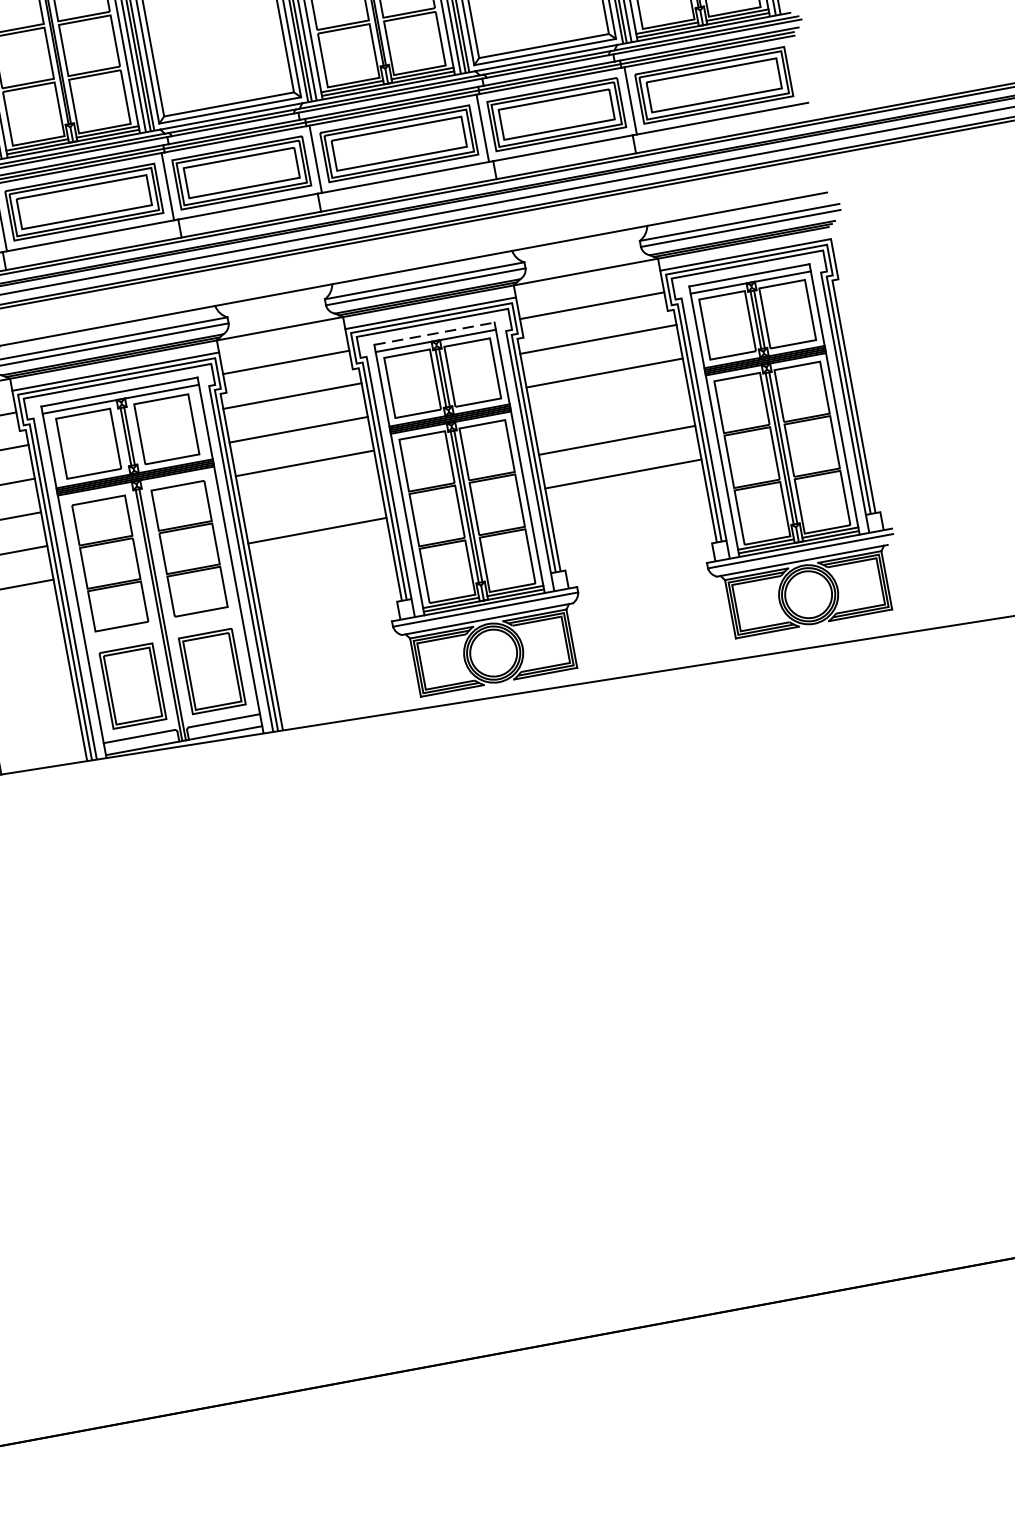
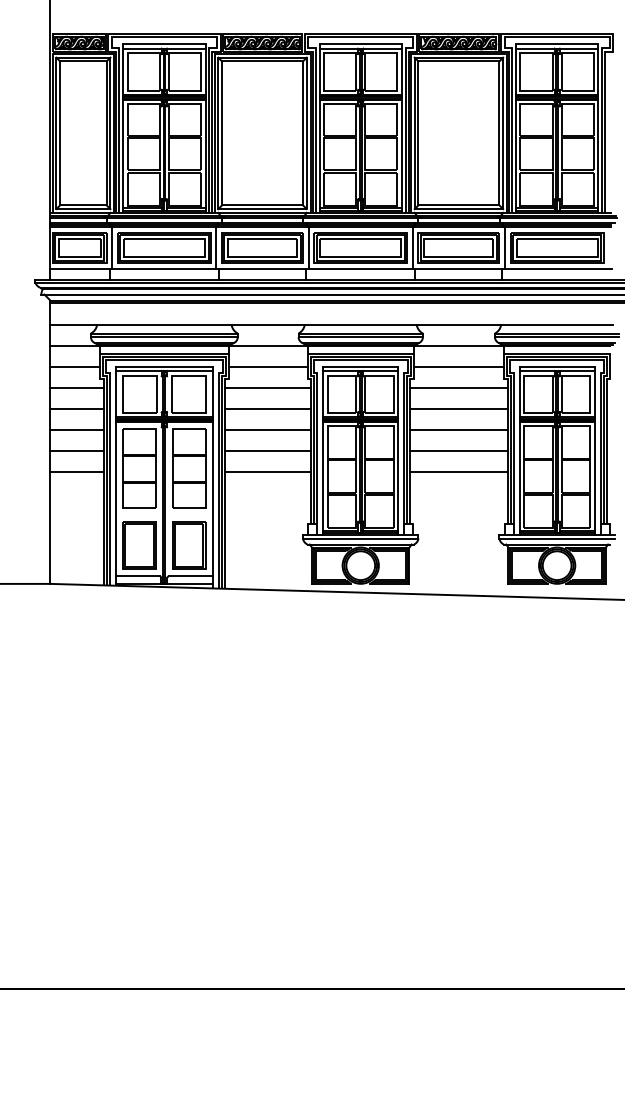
line: (435, 333) -> (361, 366), dashed -> solid
line: (610, 407) -> (458, 430), added
line: (311, 497) -> (268, 451), added

